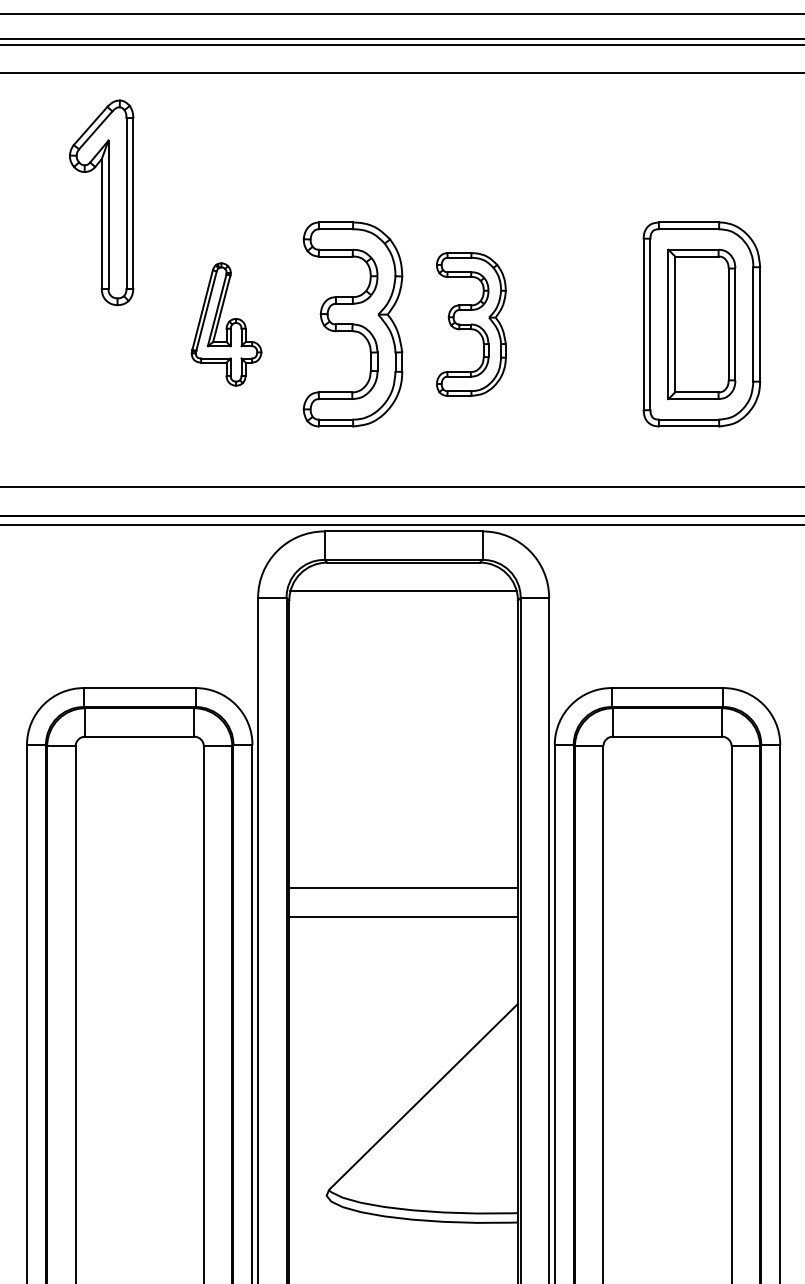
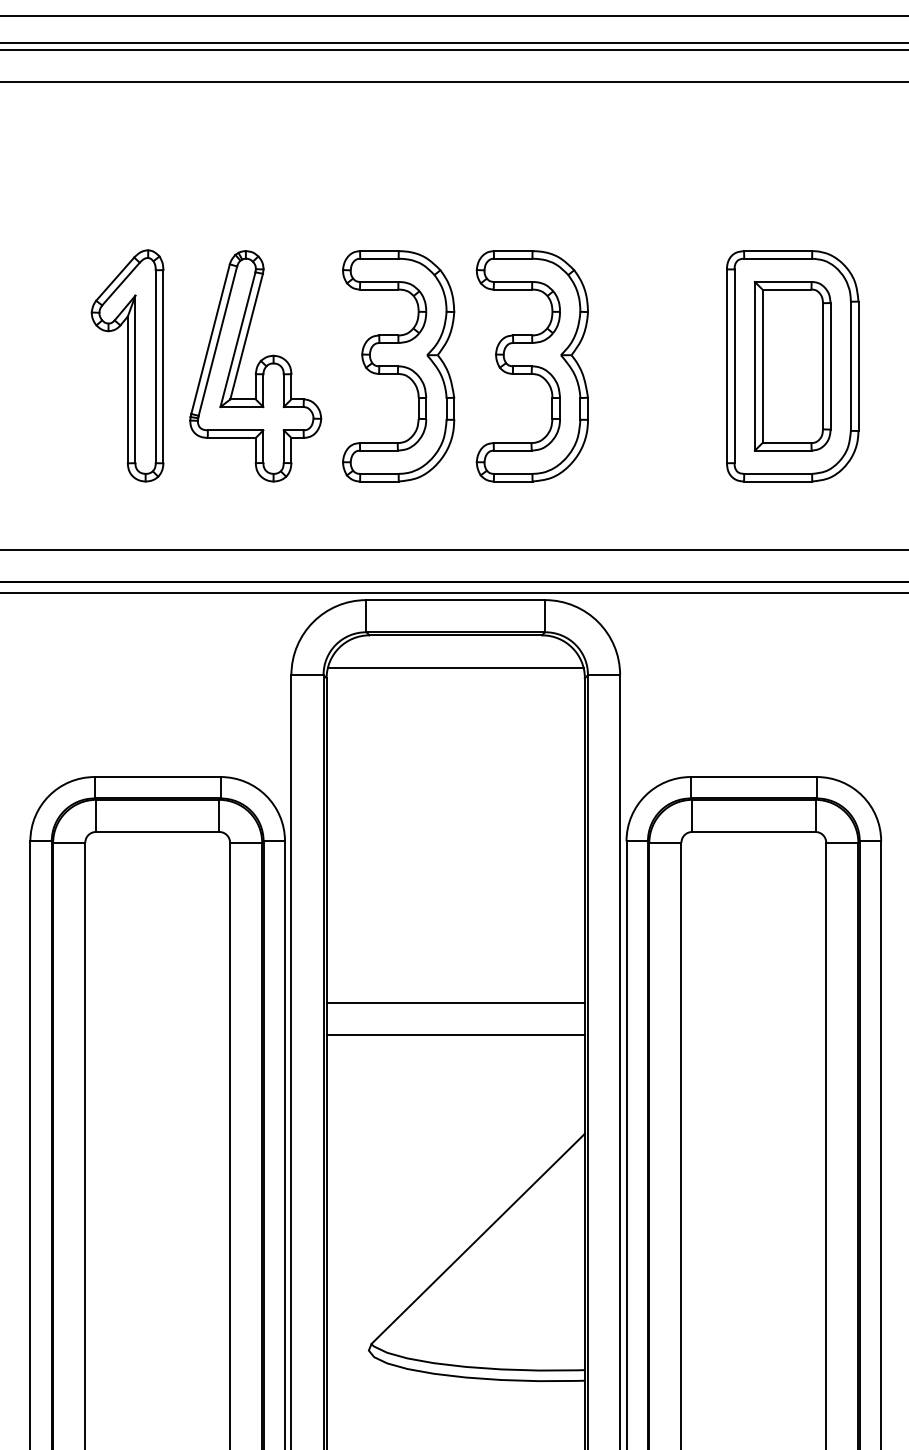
part: (101, 202) -> (127, 365), moved
part: (226, 324) -> (255, 366), size x1.67
part: (470, 324) -> (531, 366), size x1.43

